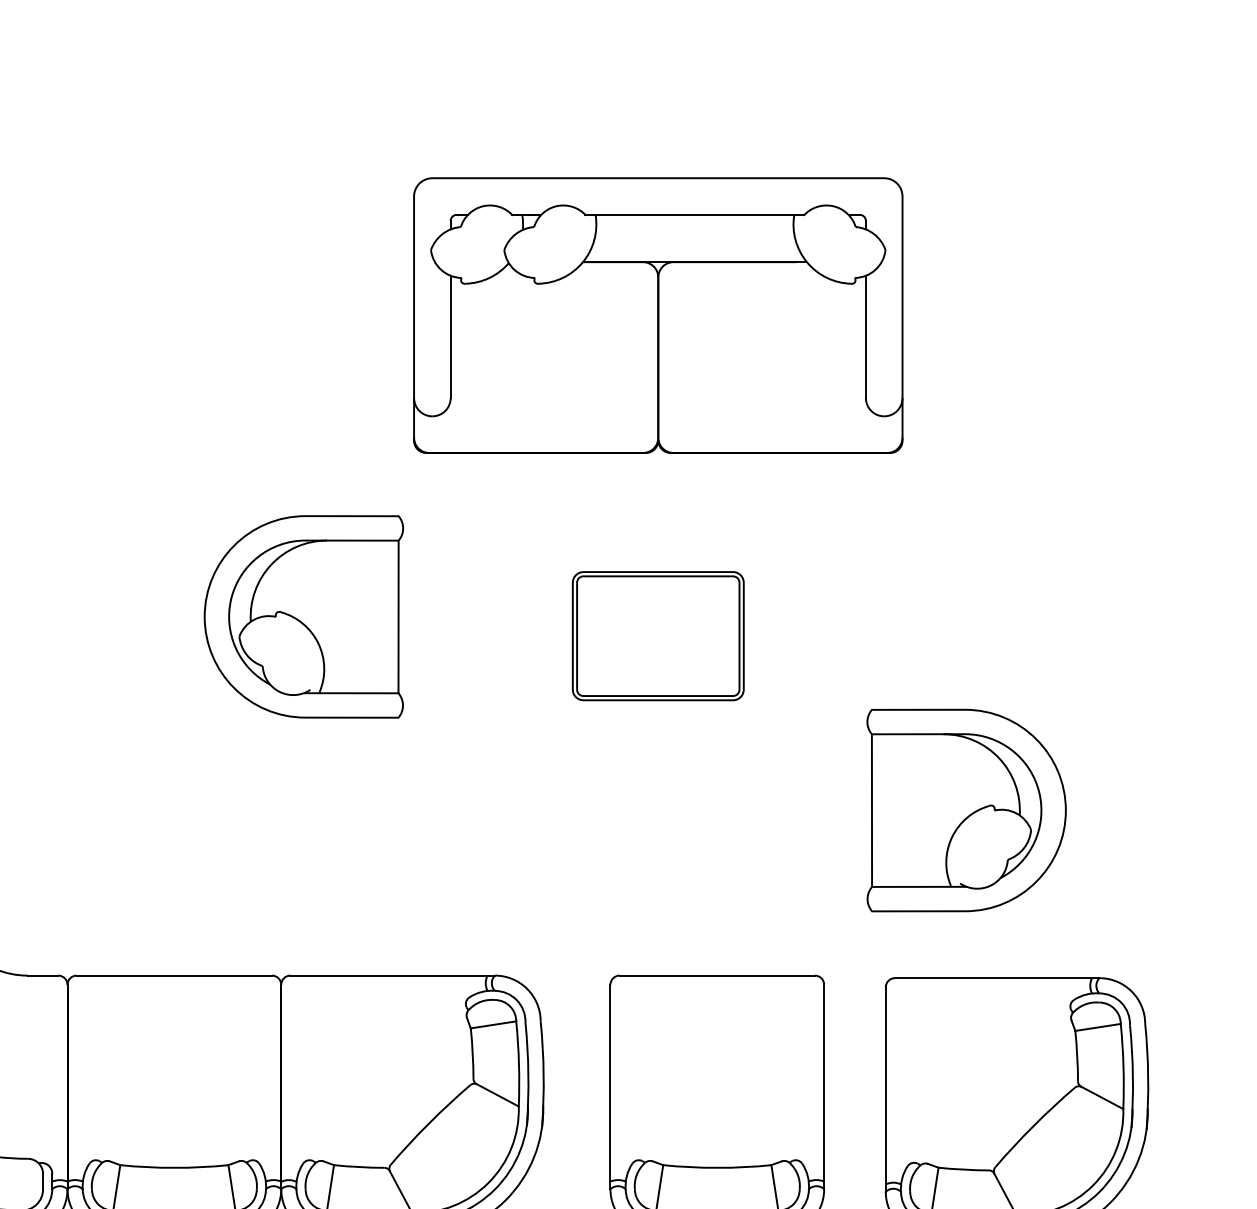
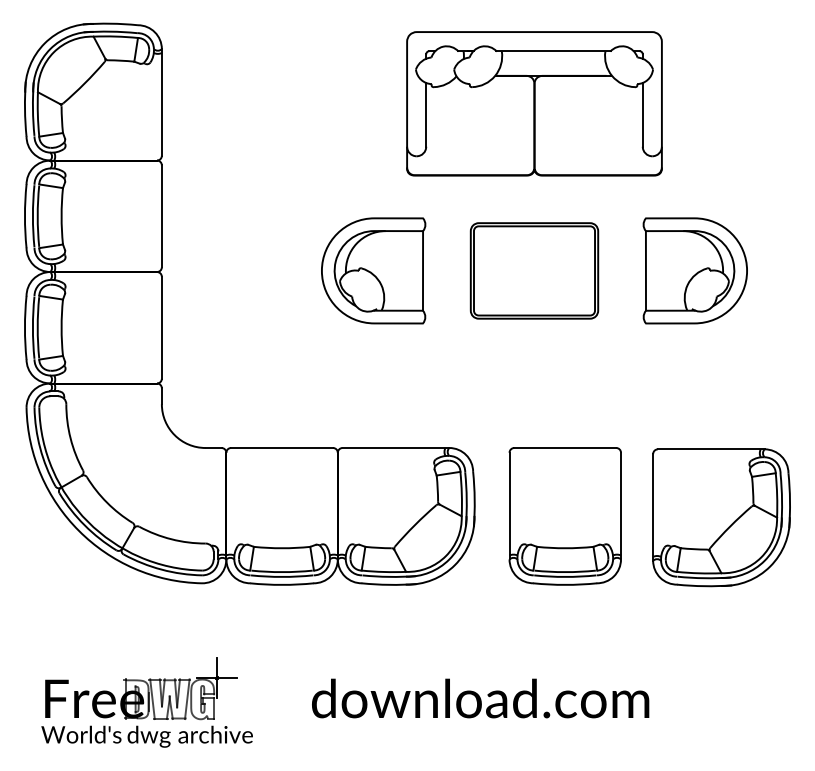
part: (303, 616) -> (373, 270), moved
part: (658, 635) -> (534, 270), size x1.43
part: (965, 809) -> (694, 270), moved

